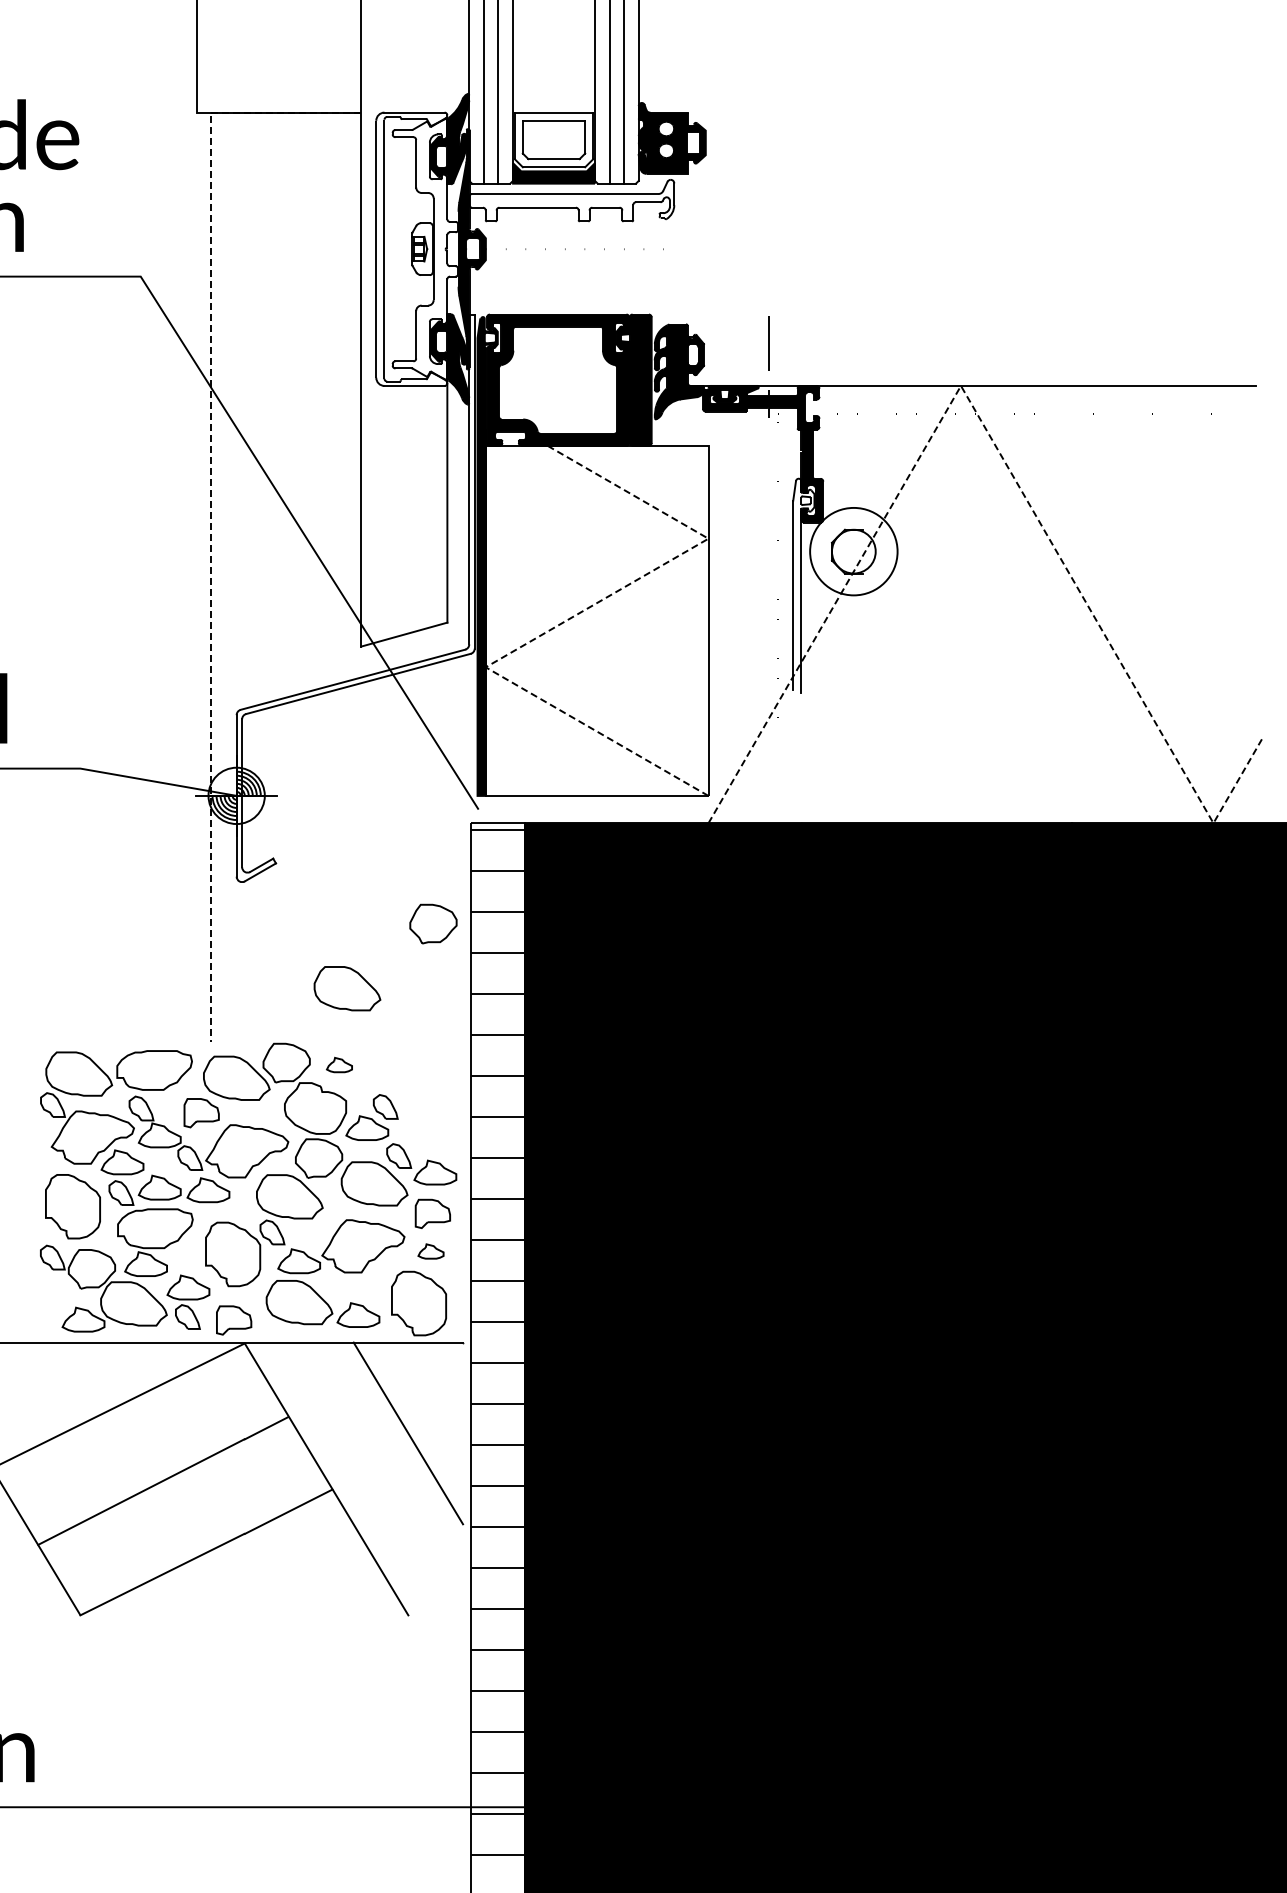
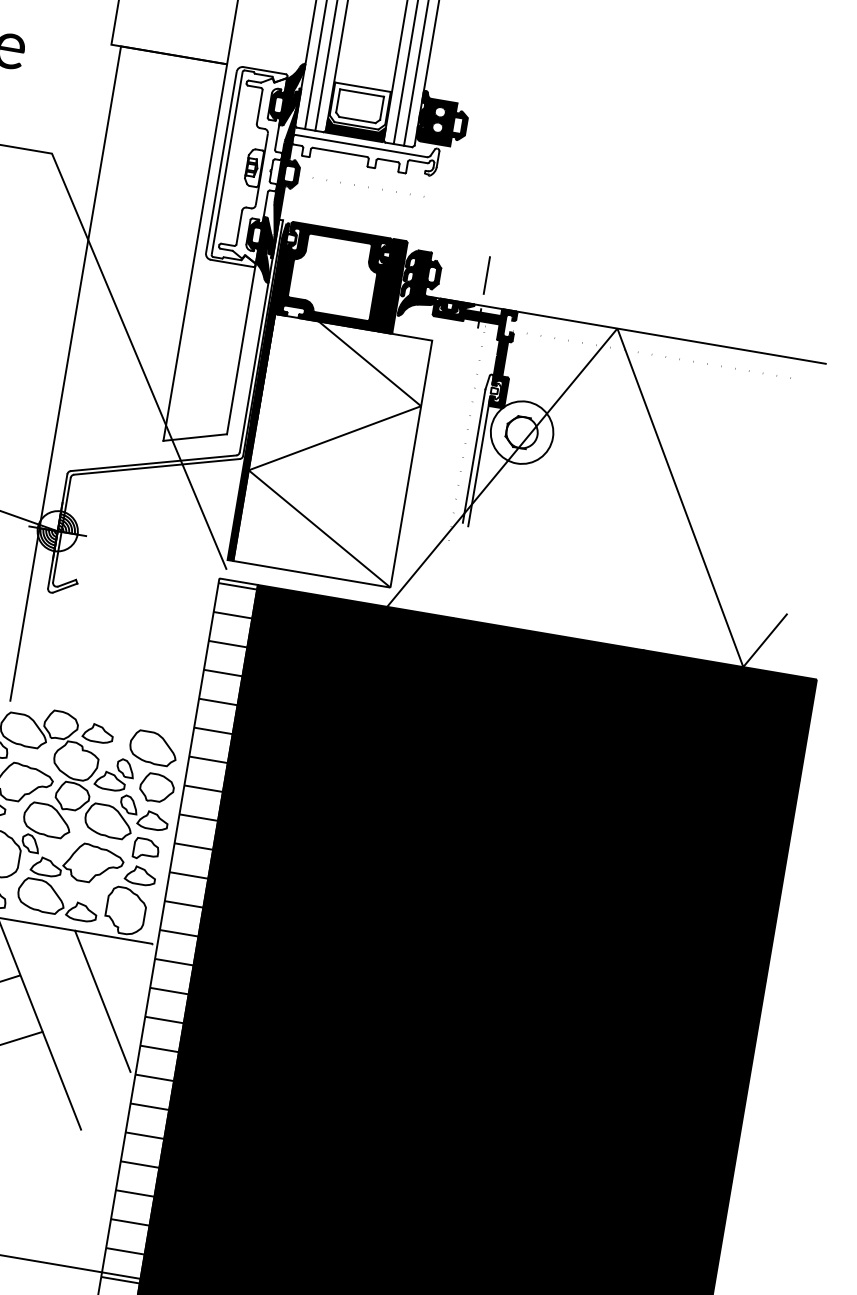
line: (985, 428) -> (629, 361), dashed -> solid
line: (210, 501) -> (74, 320), dashed -> solid
line: (566, 620) -> (311, 446), dashed -> solid
part: (433, 923) -> (157, 787), moved
part: (347, 988) -> (153, 748), moved
part: (339, 1064) -> (98, 732), size x1.67
part: (430, 1251) -> (140, 875), size x1.67

